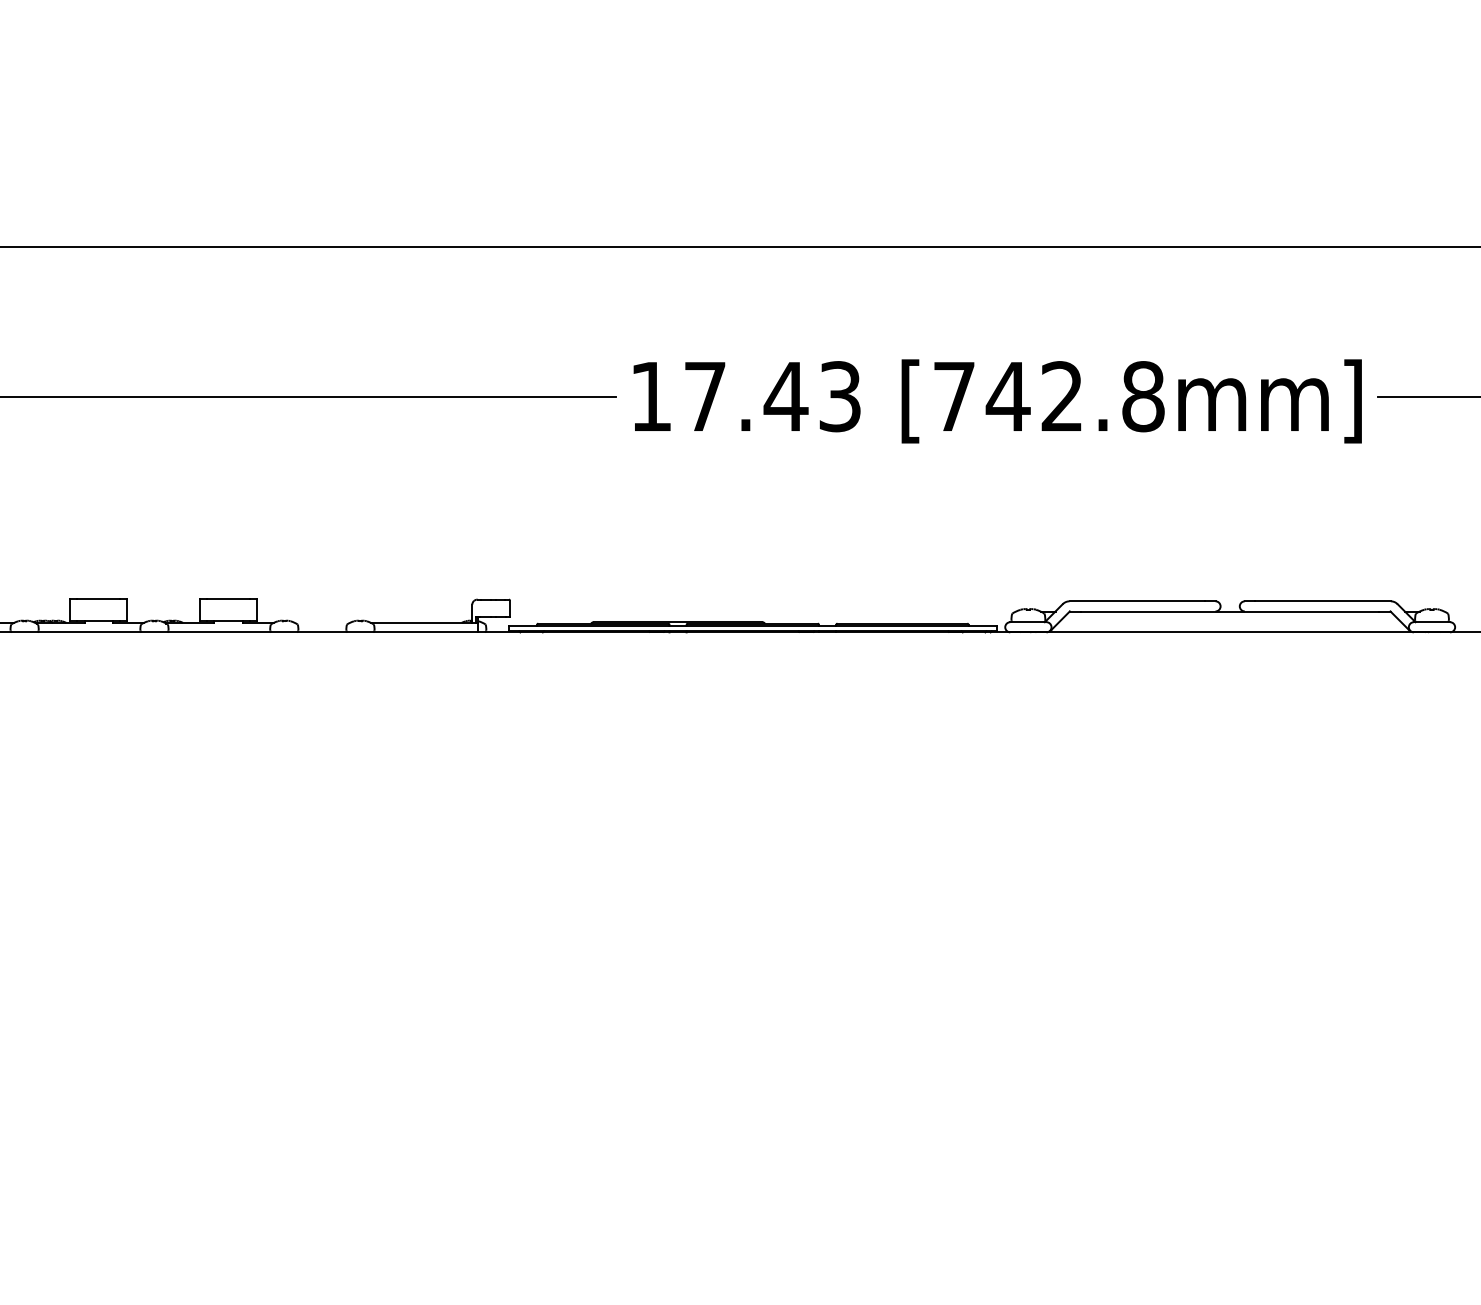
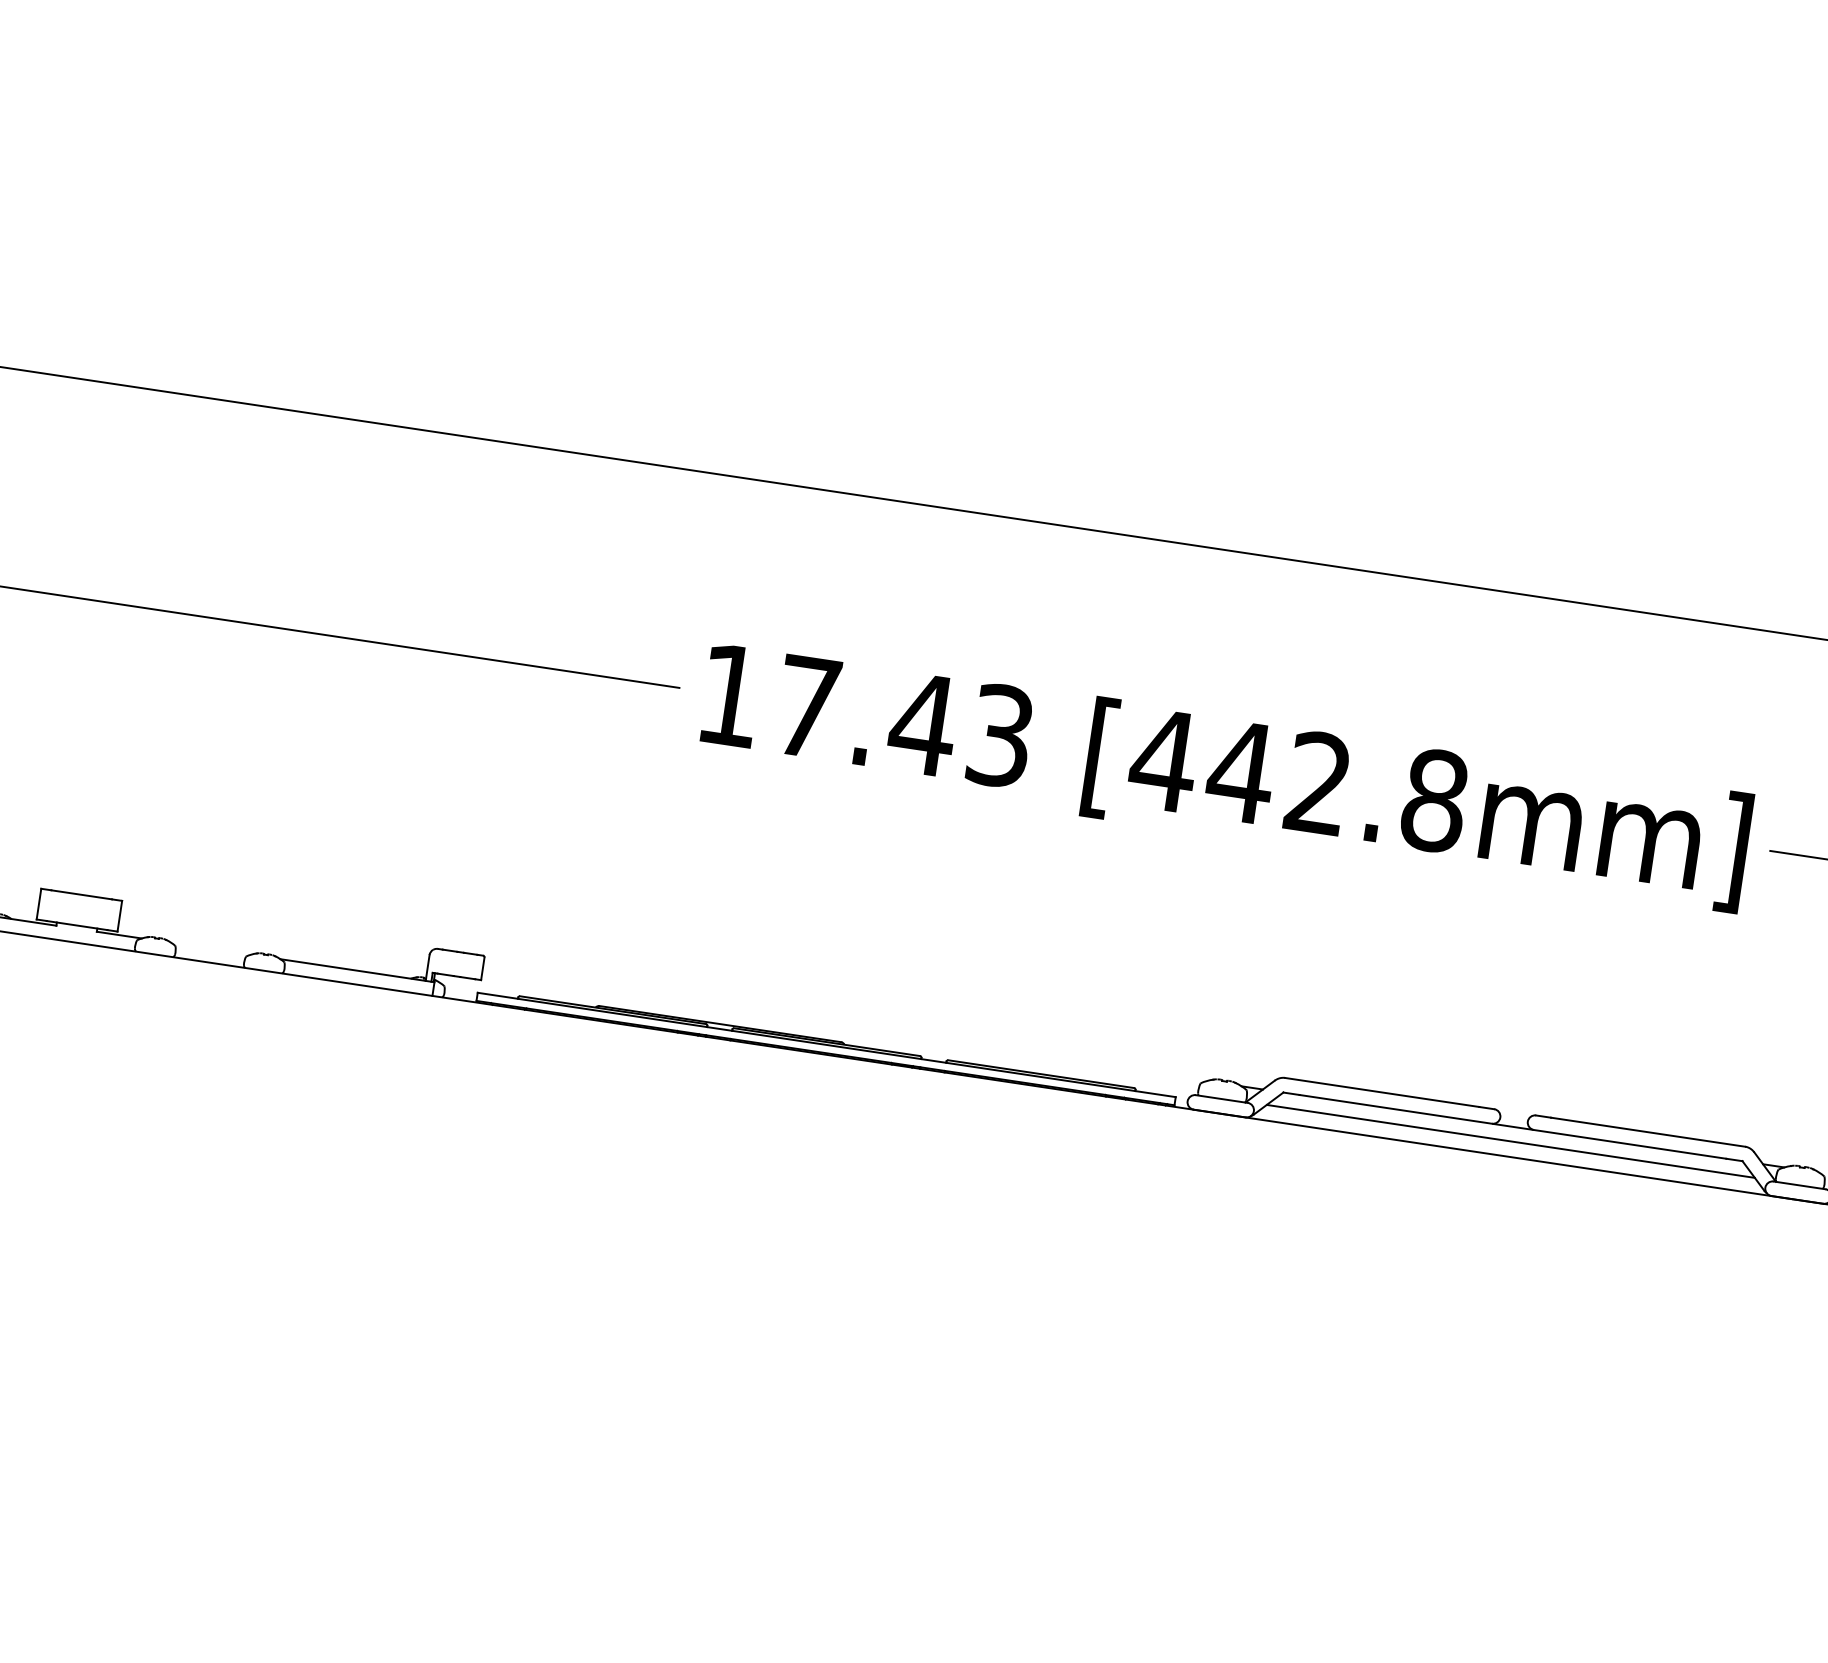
text: (953, 396) -> (1162, 759), [742.8mm] -> [442.8mm]
line: (1229, 621) -> (1509, 1141), added

